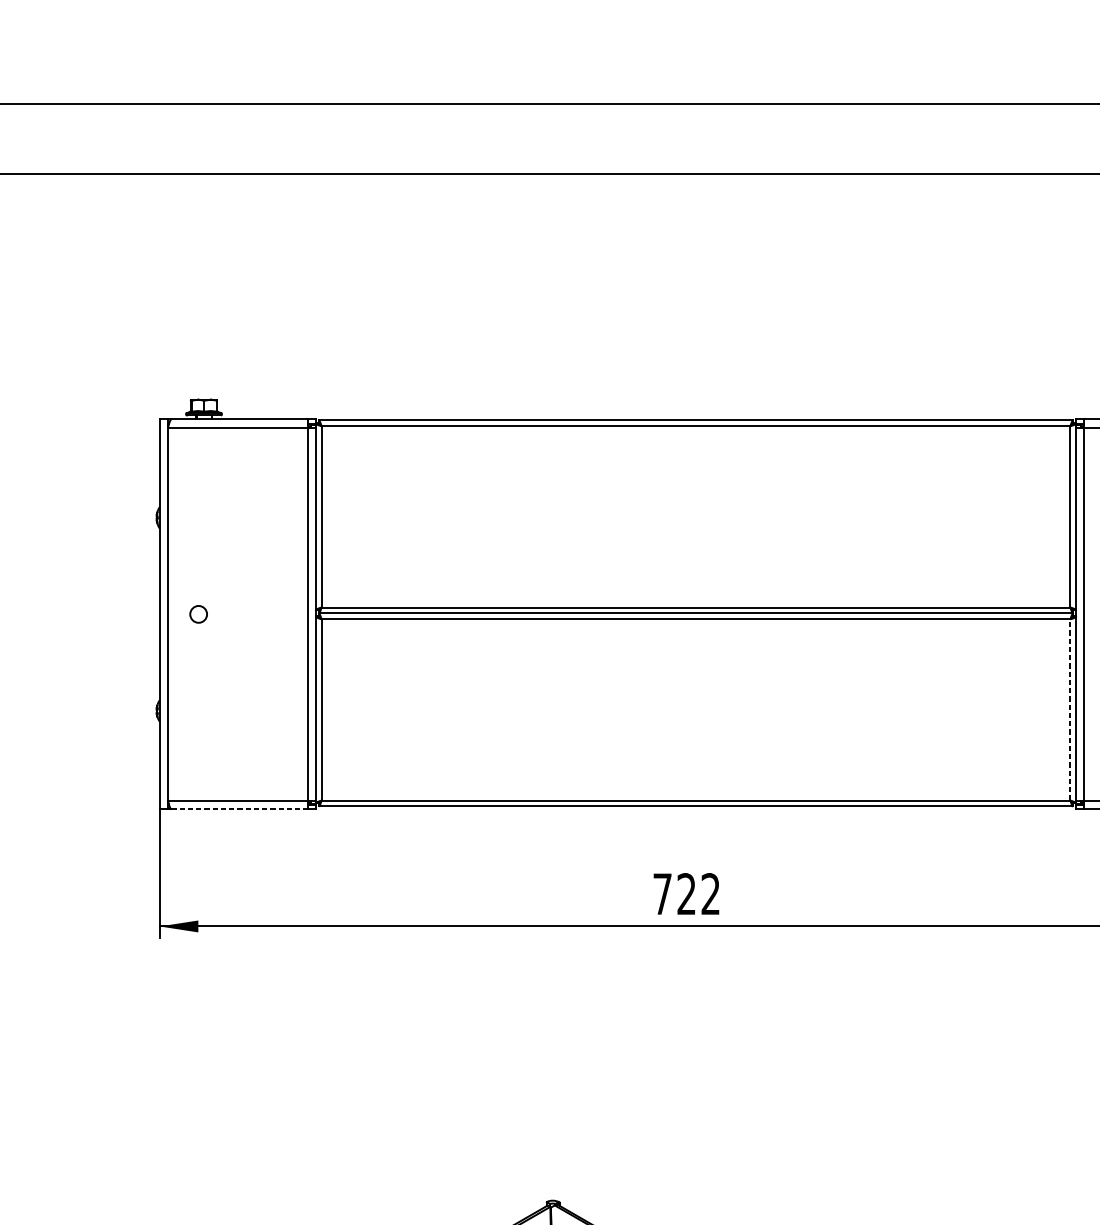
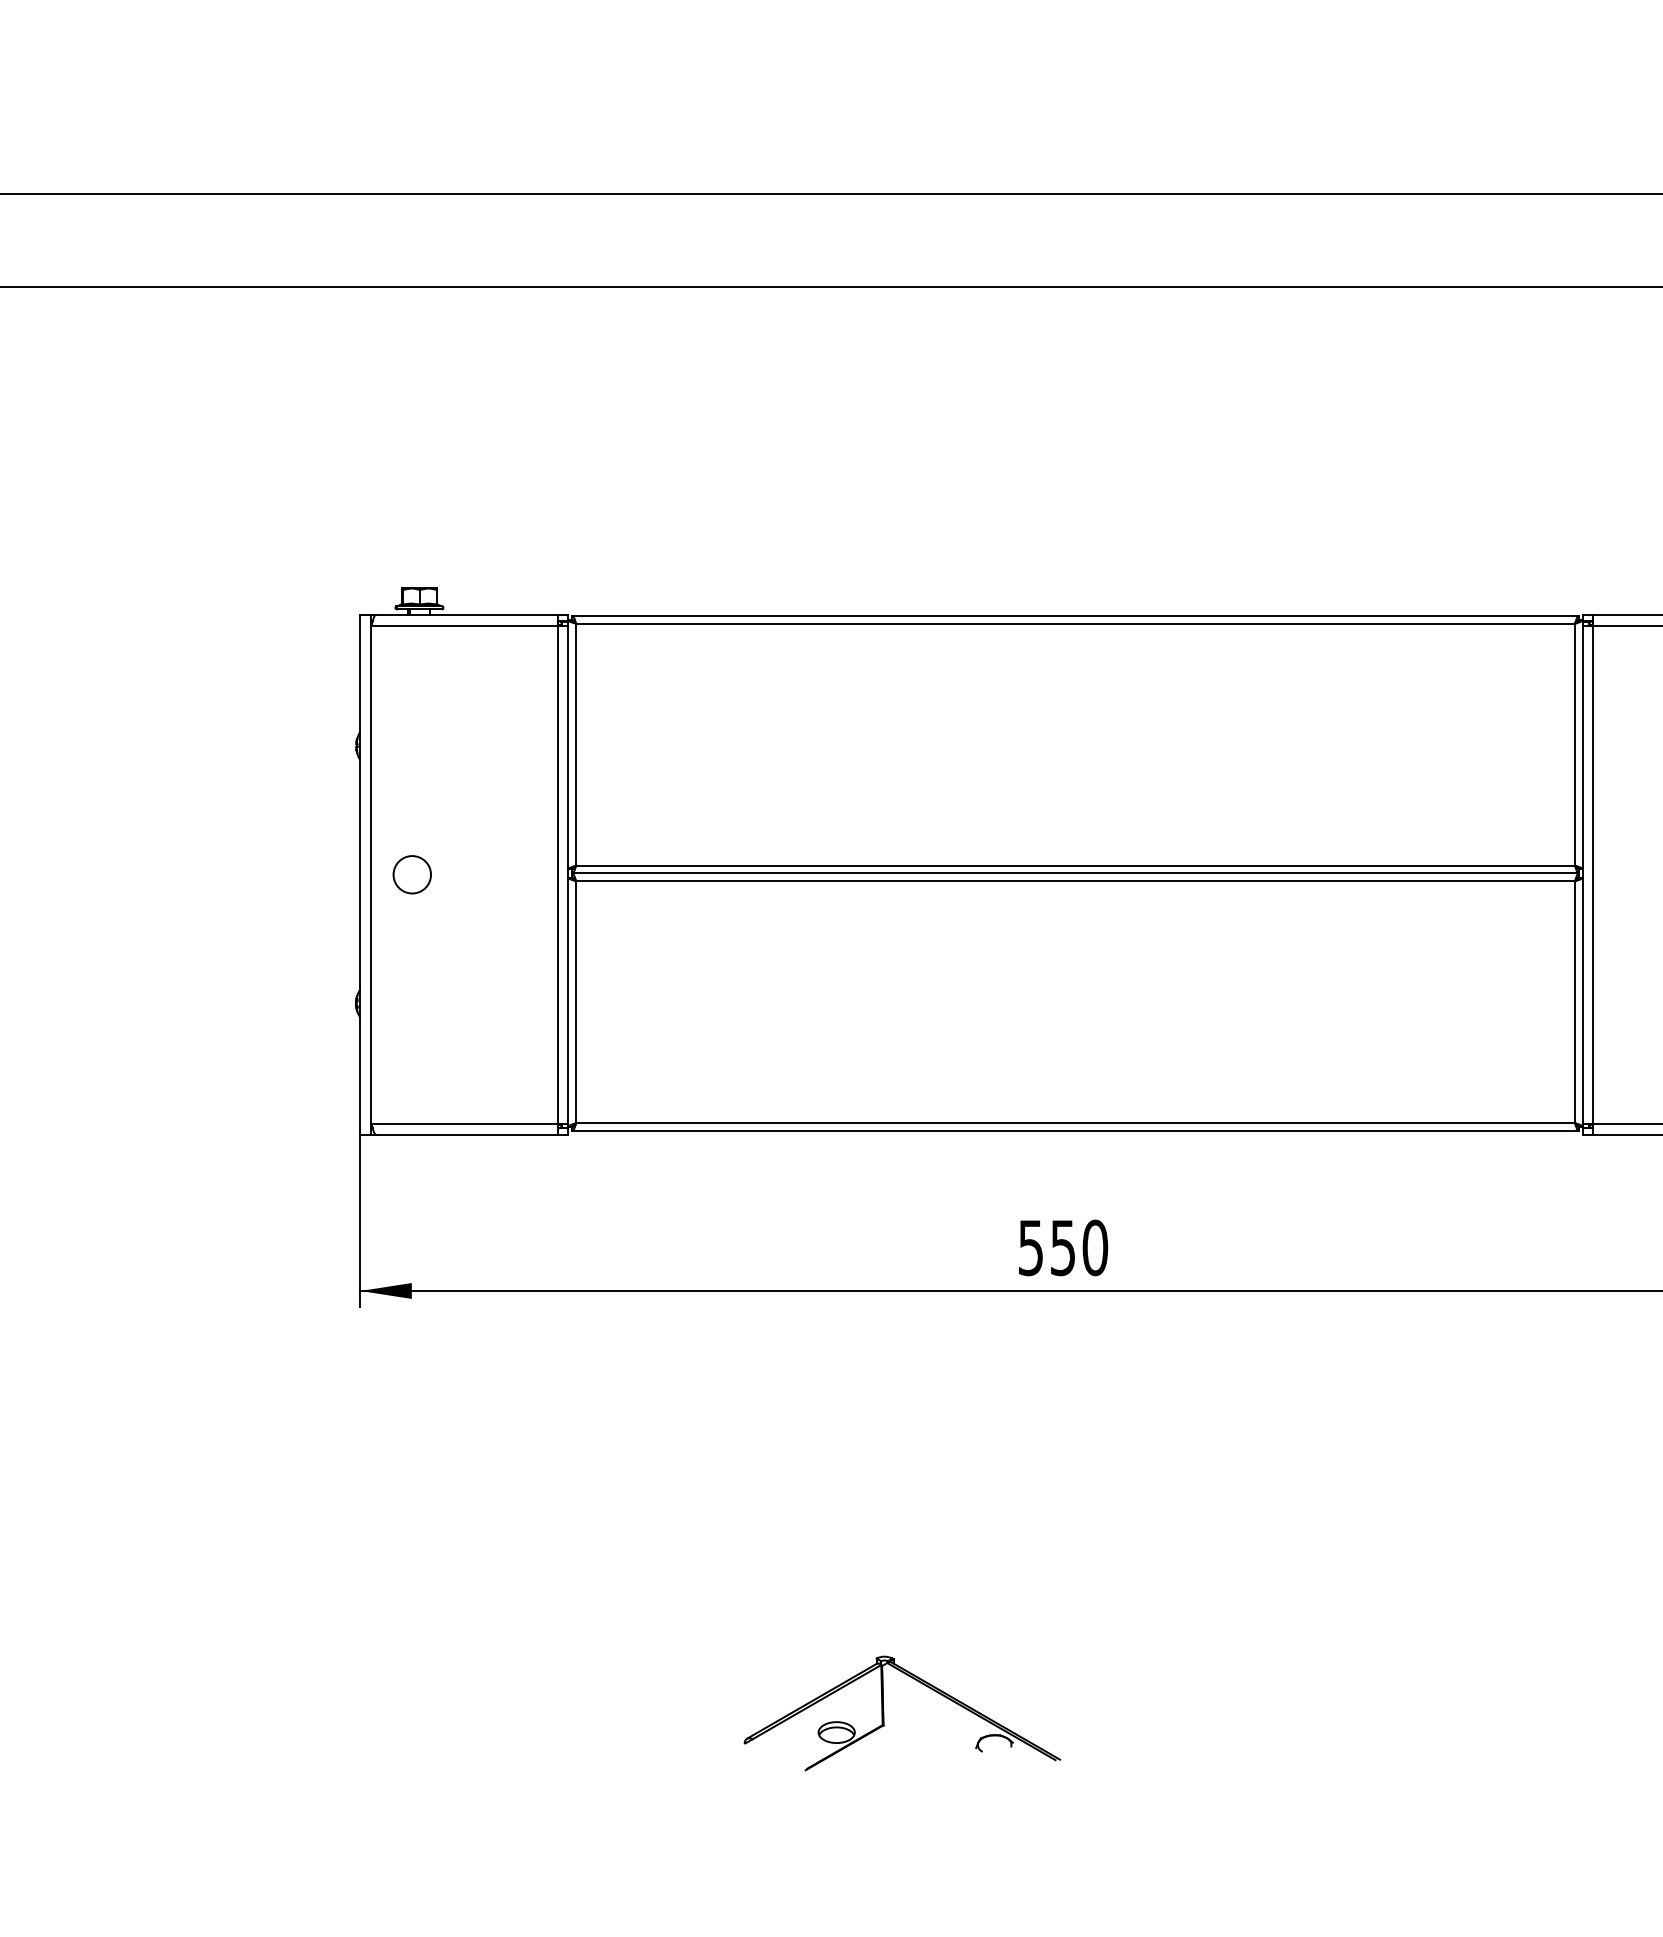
circle: (198, 614) -> (412, 874), size x1.67
line: (1070, 710) -> (1575, 1002), dashed -> solid
line: (240, 809) -> (467, 1134), dashed -> solid
text: (686, 893) -> (1063, 1247), 722 -> 550

